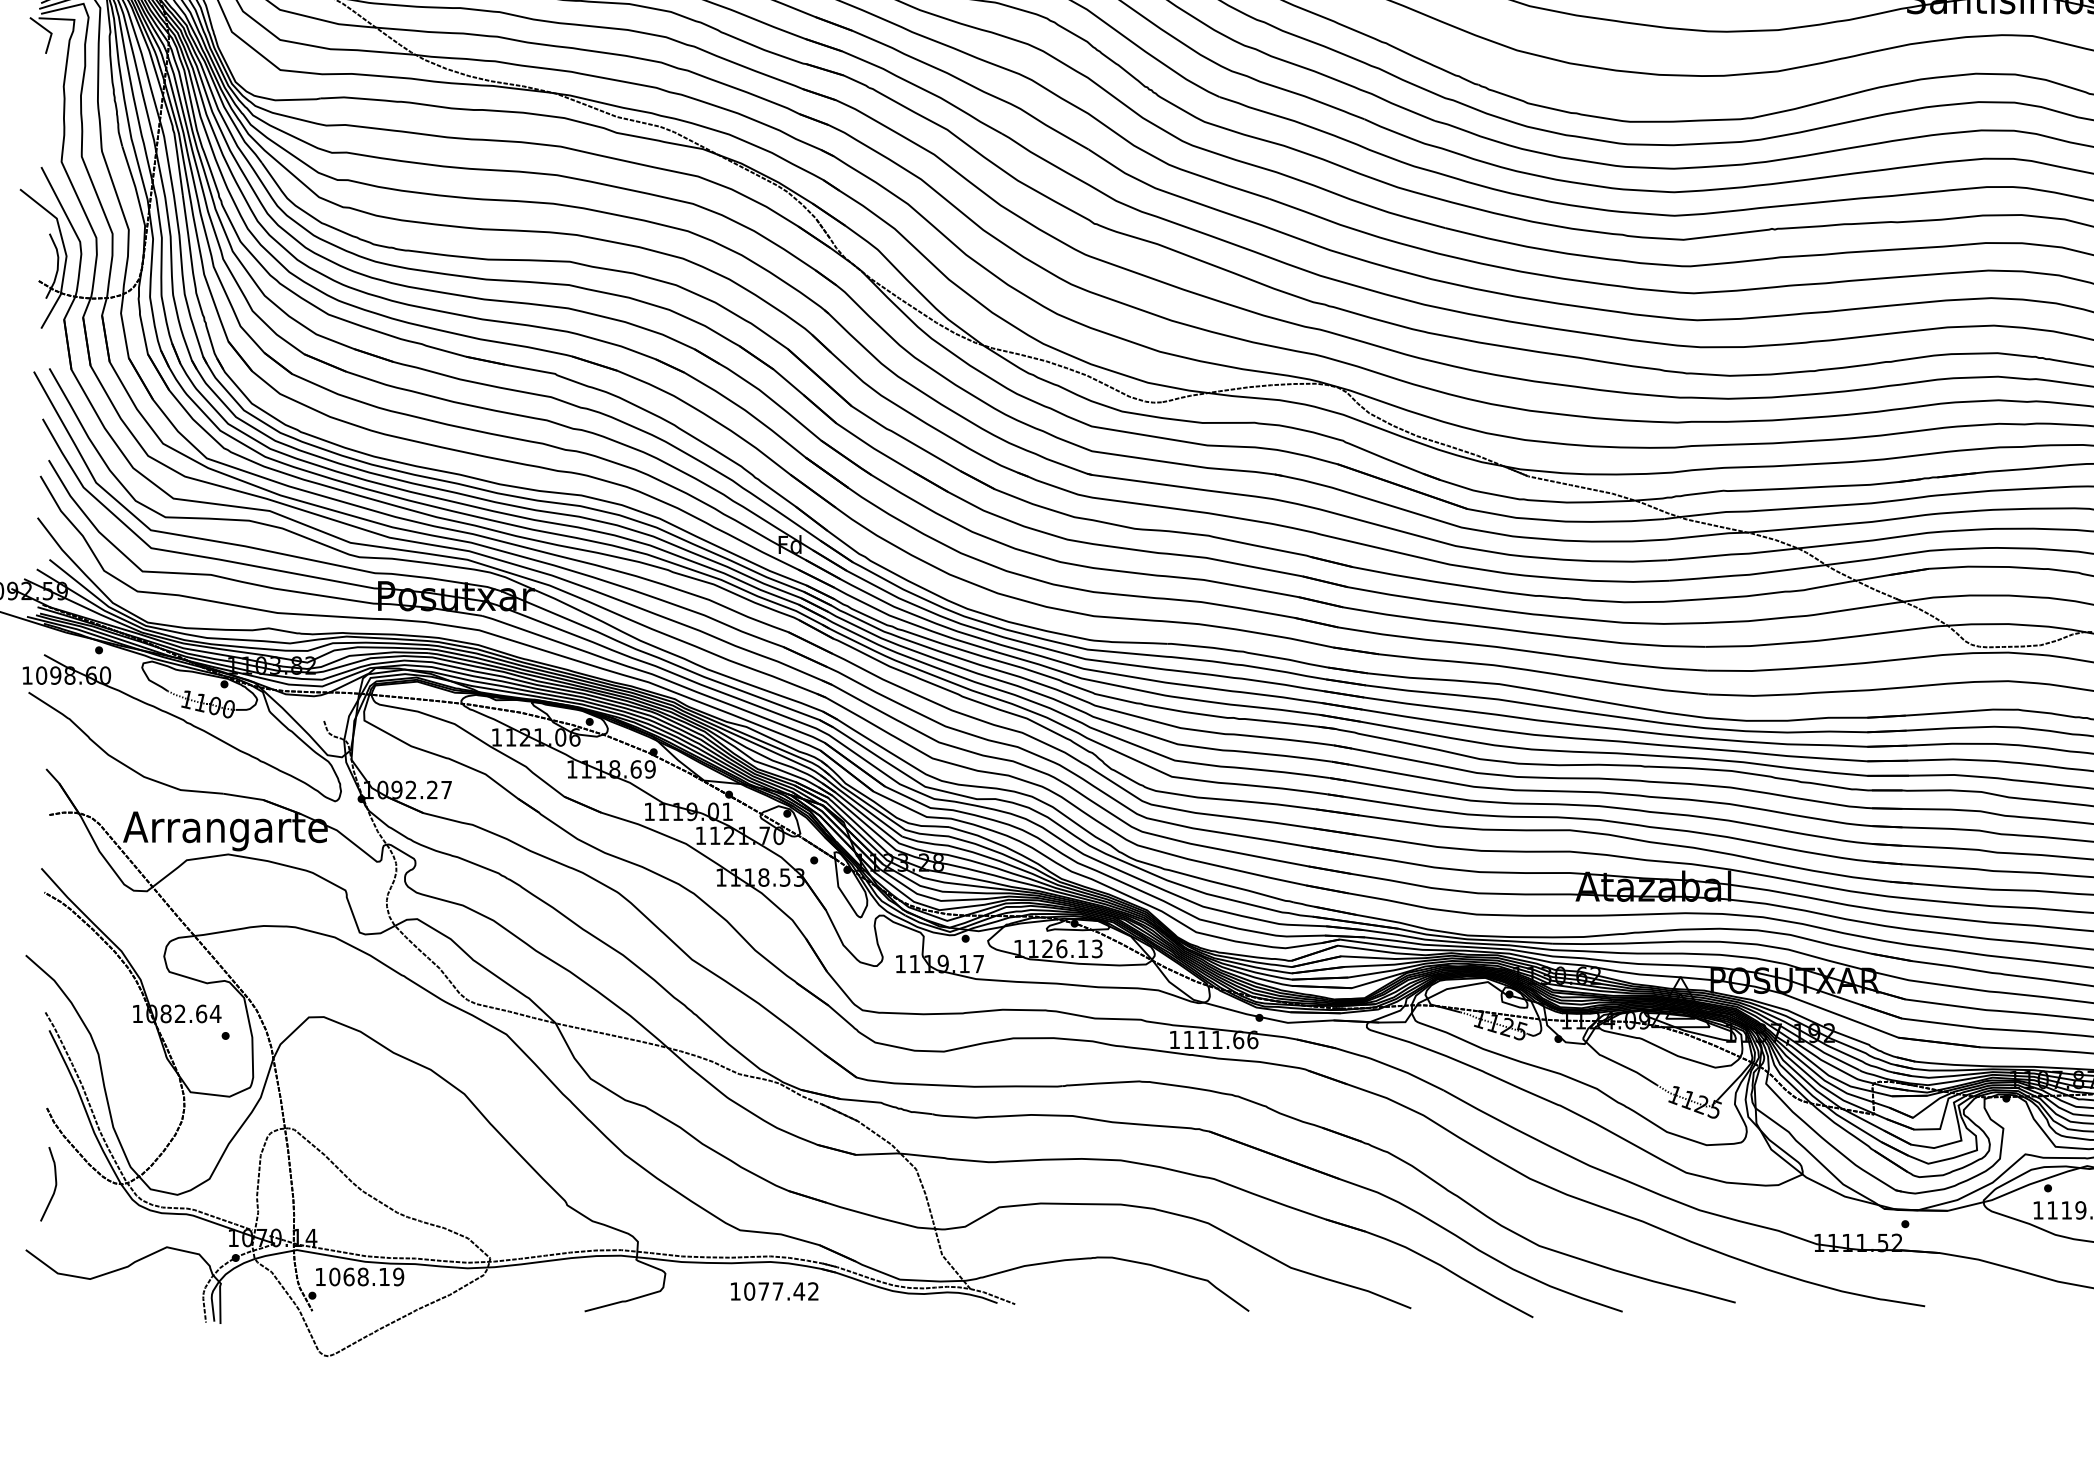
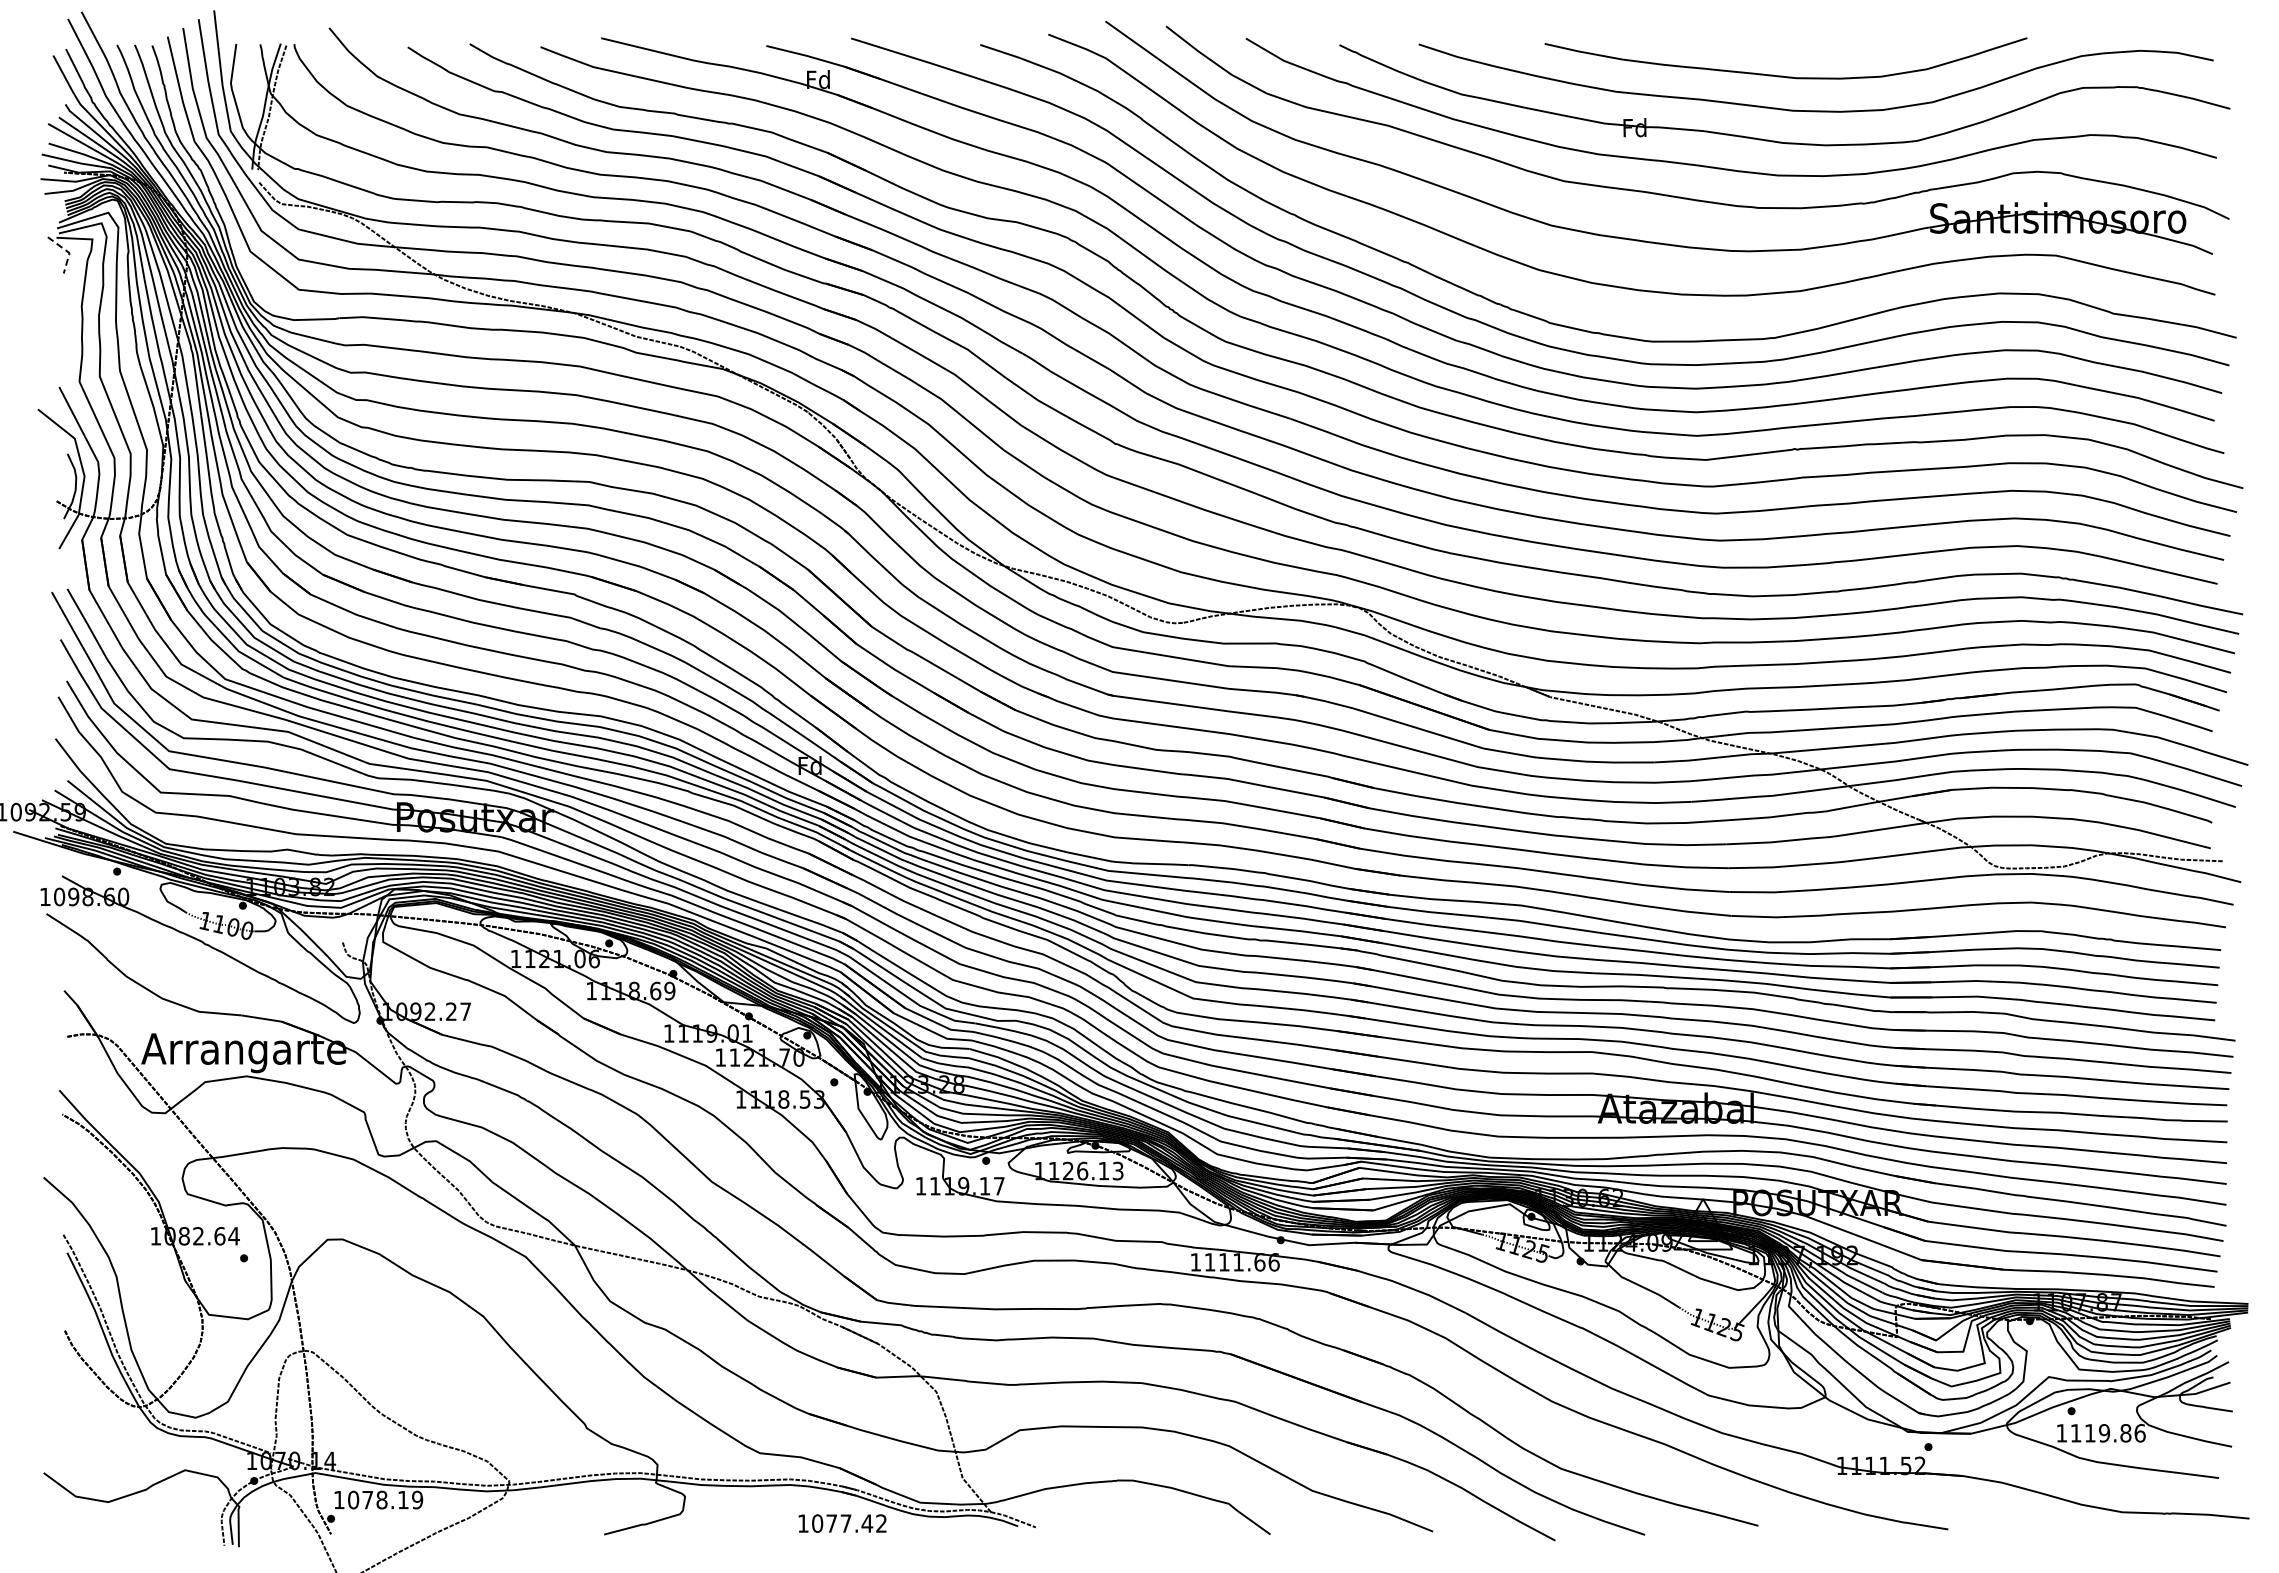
line: (50, 32) -> (68, 252), solid -> dashed
curve: (54, 1186) -> (72, 1409), removed
text: (348, 1276) -> (367, 1499), 1068.19 -> 1078.19
text: (774, 1291) -> (842, 1523), moved

